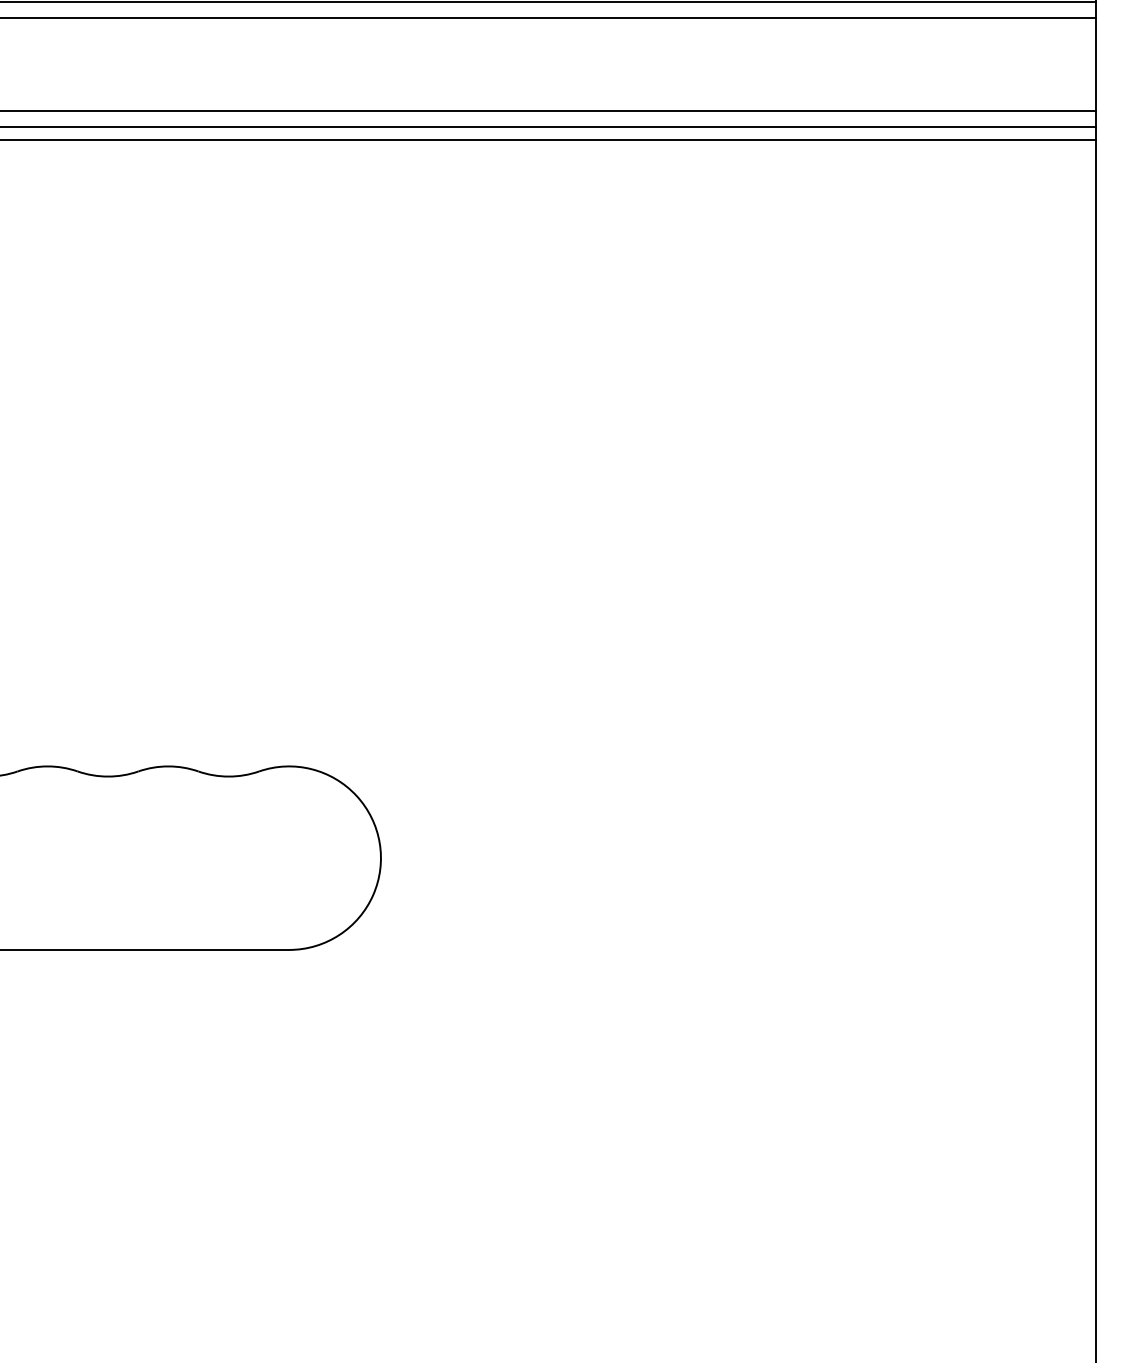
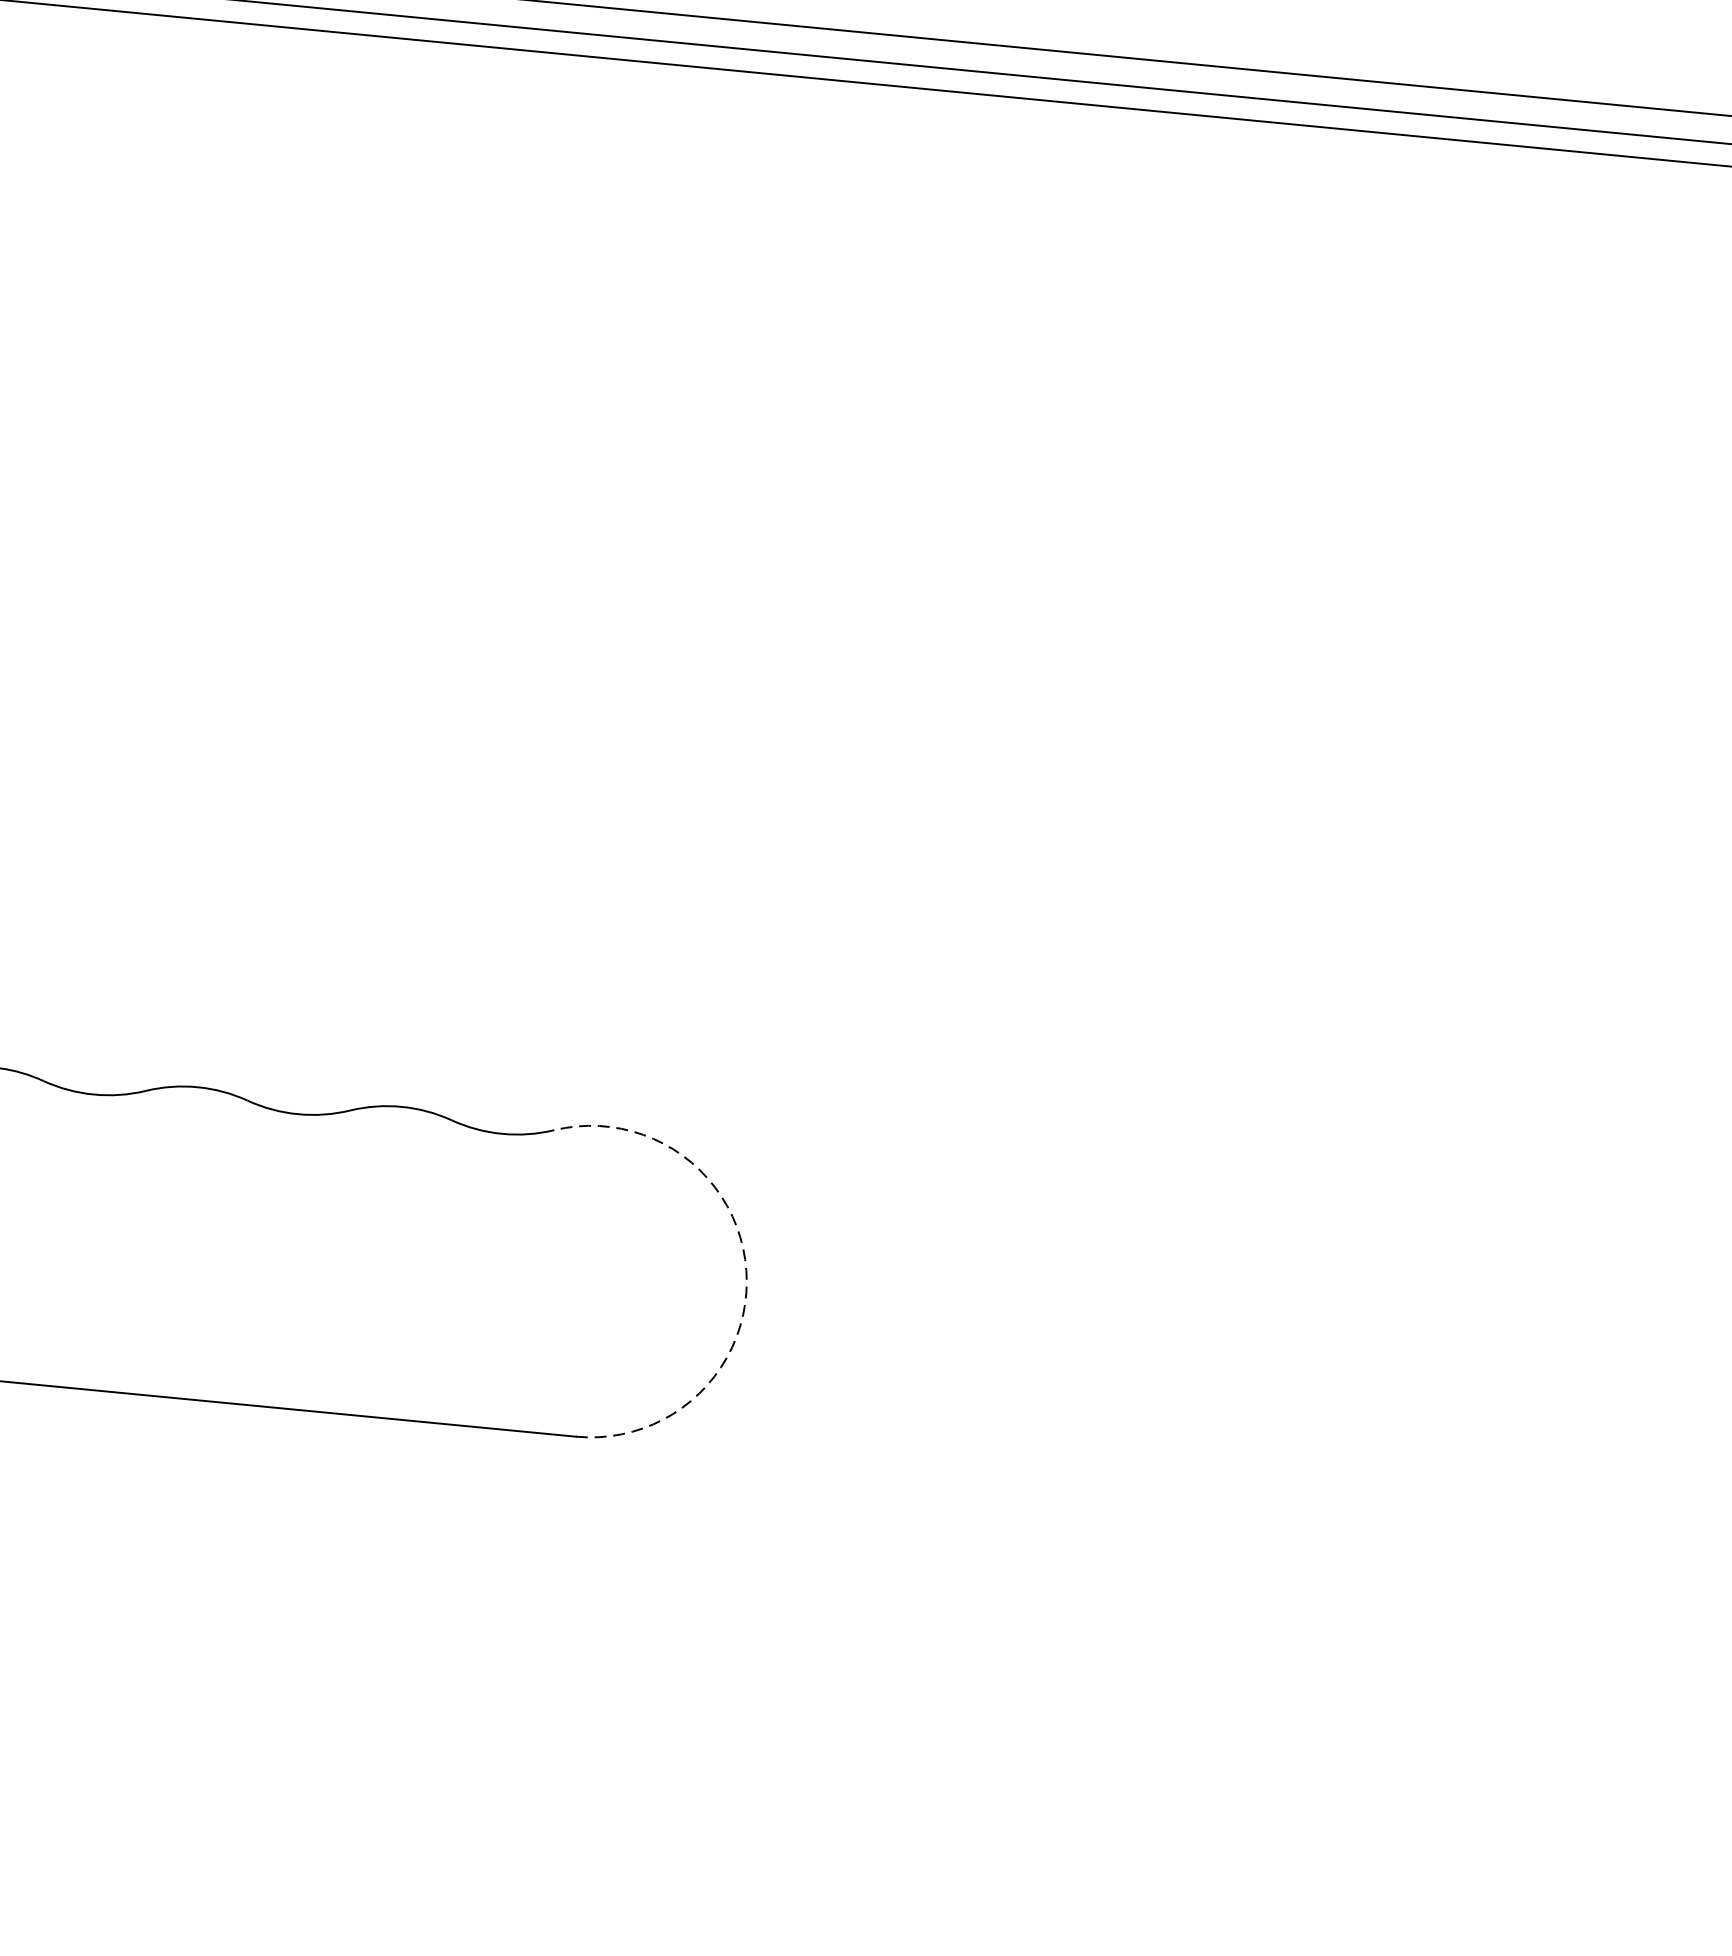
arc: (379, 842) -> (746, 1269), solid -> dashed

